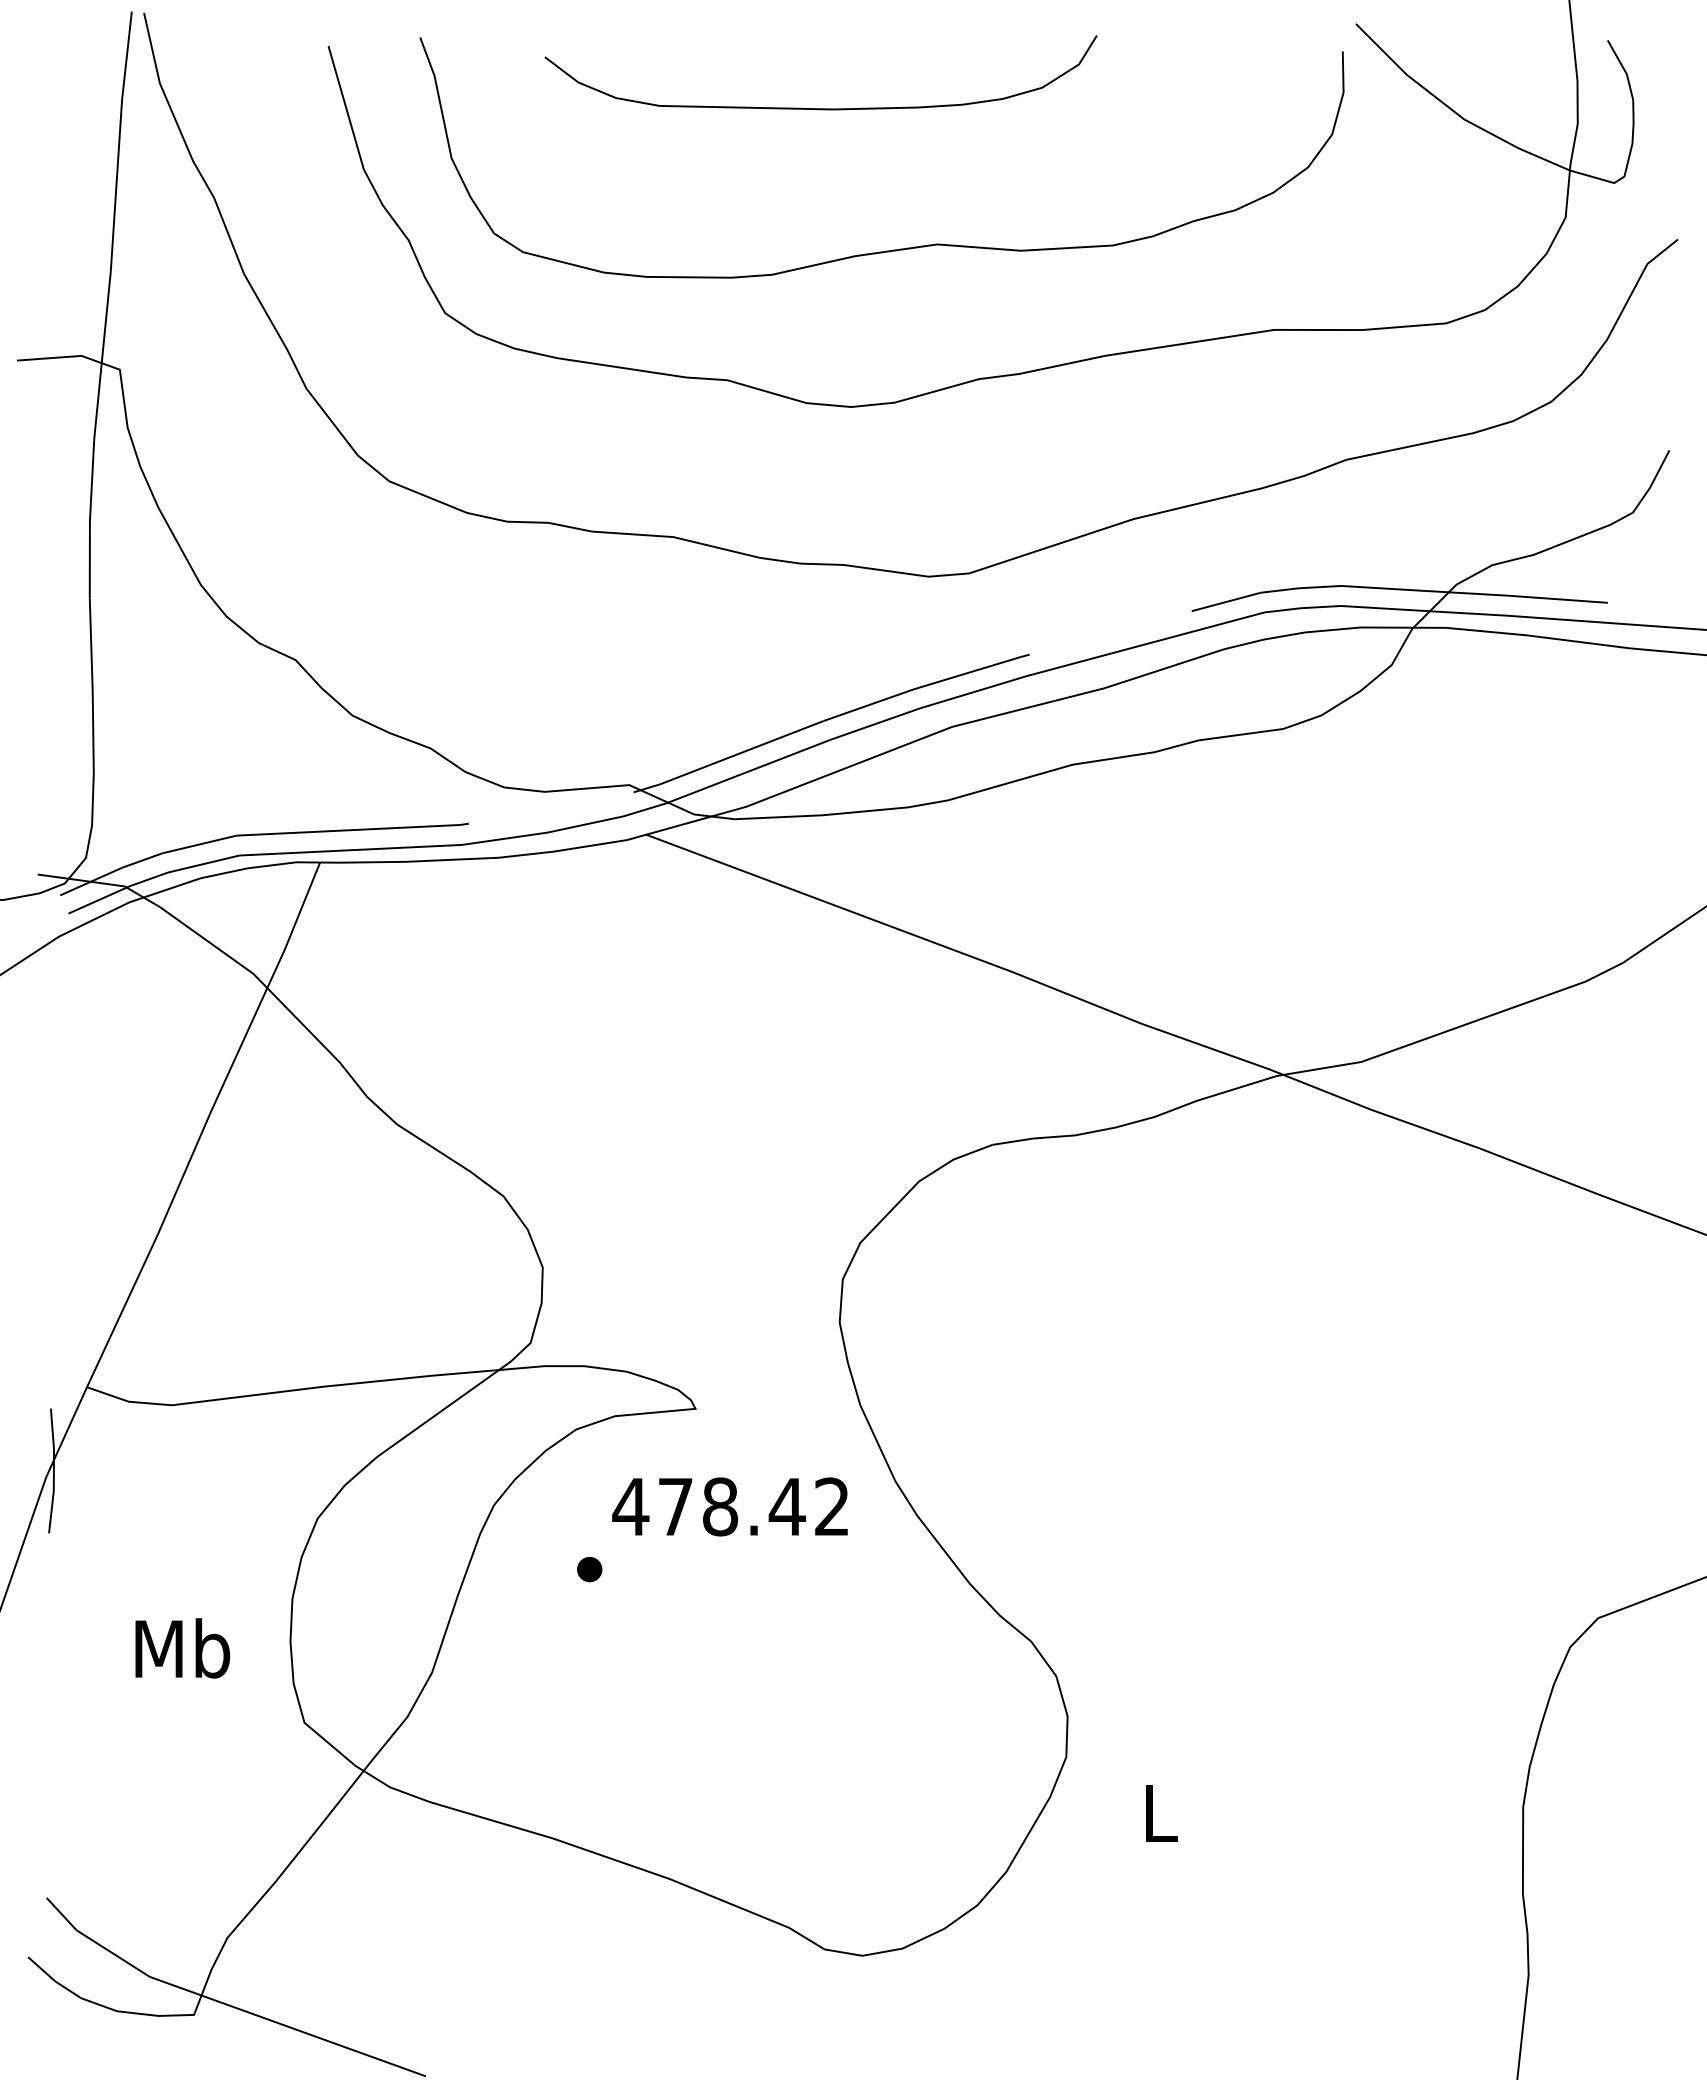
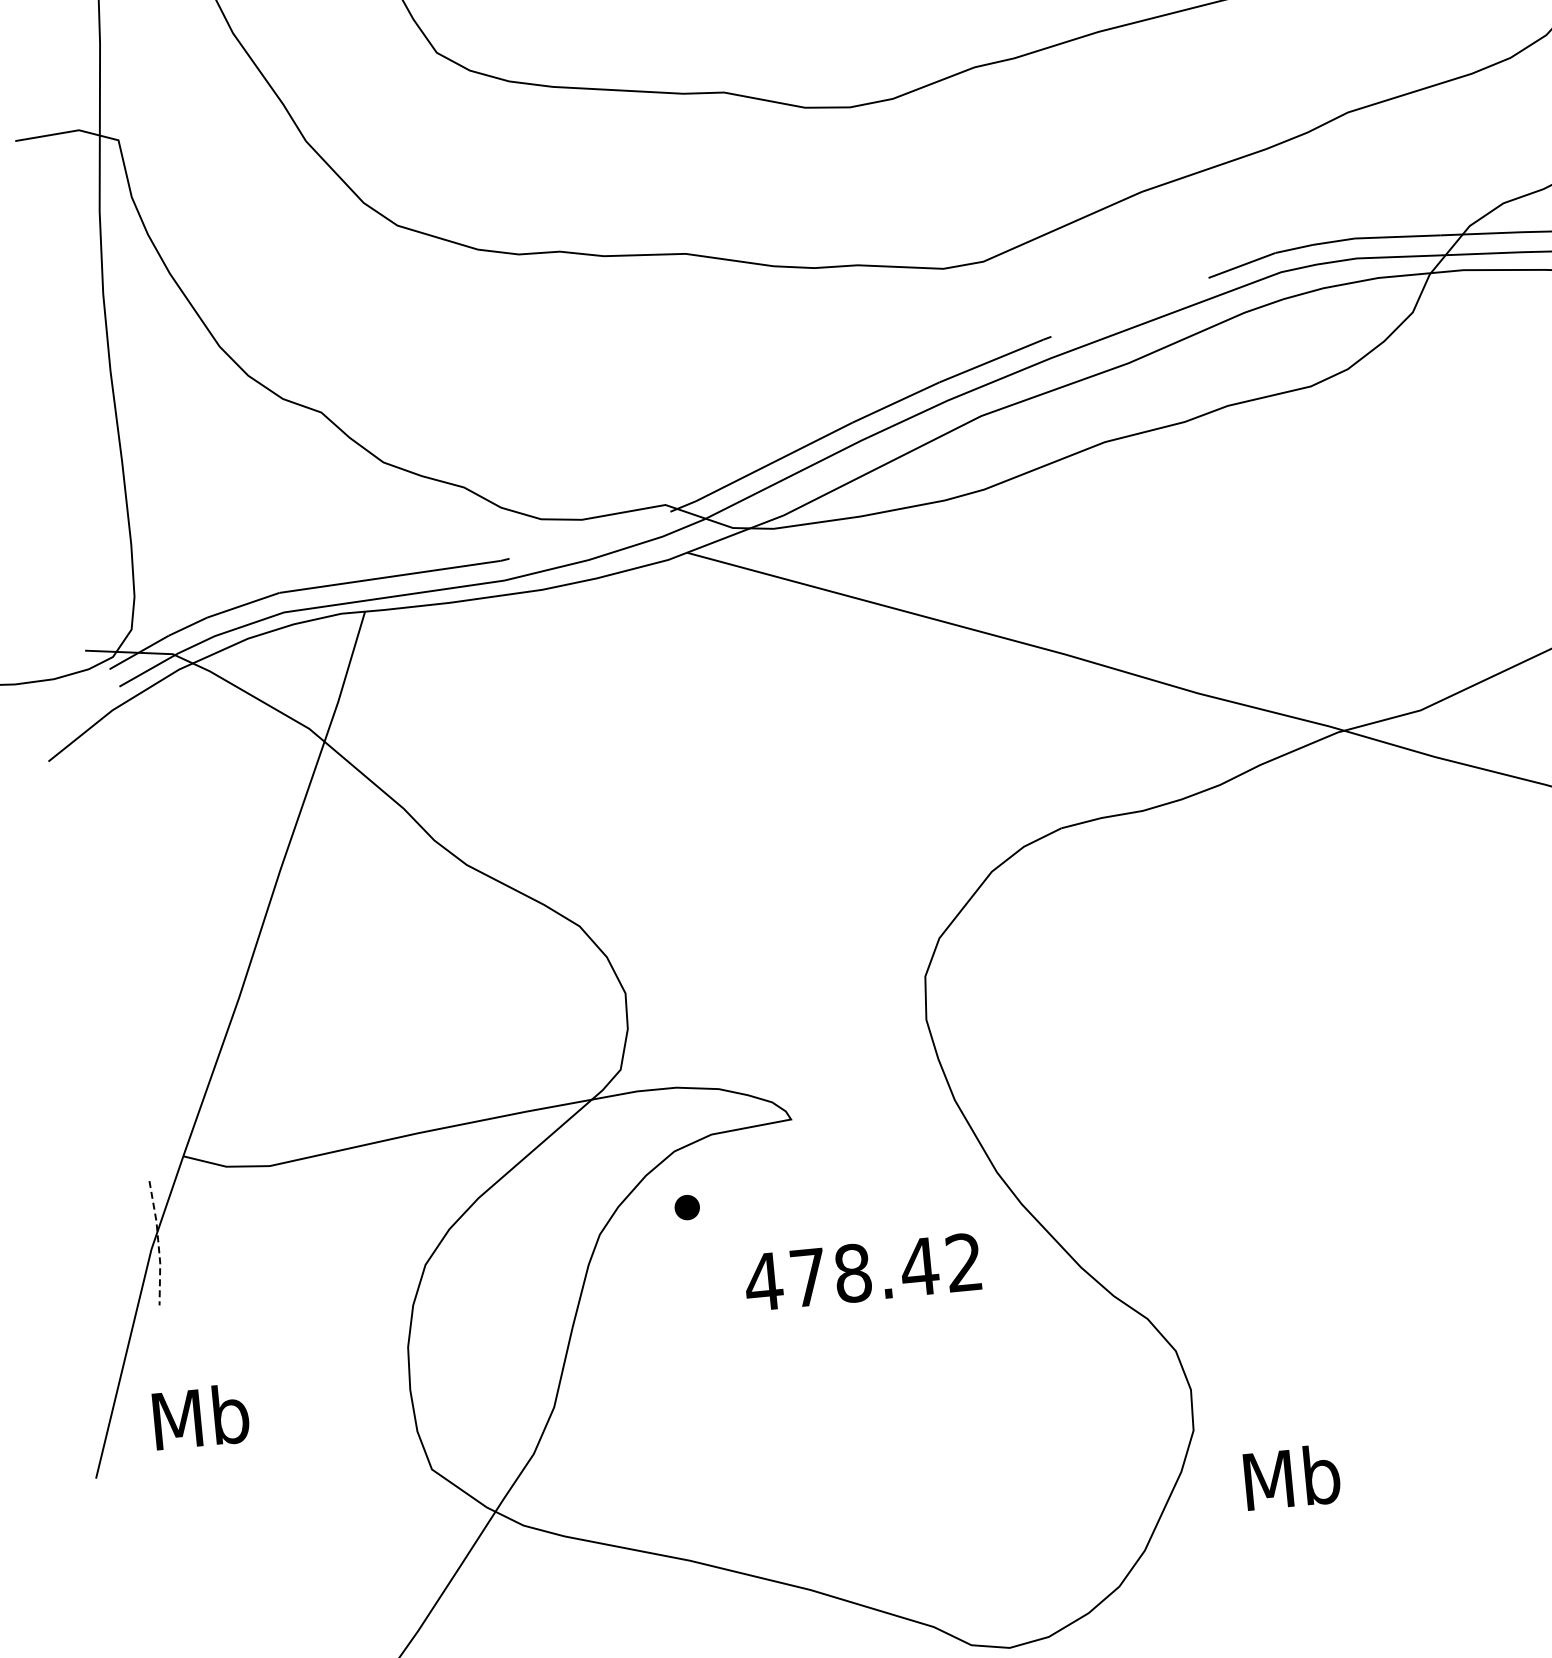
line: (53, 1471) -> (158, 1243), solid -> dashed
text: (729, 1506) -> (862, 1272), moved
part: (589, 1569) -> (687, 1207), moved
text: (182, 1648) -> (200, 1417), moved
text: (1159, 1813) -> (1291, 1477), L -> Mb

